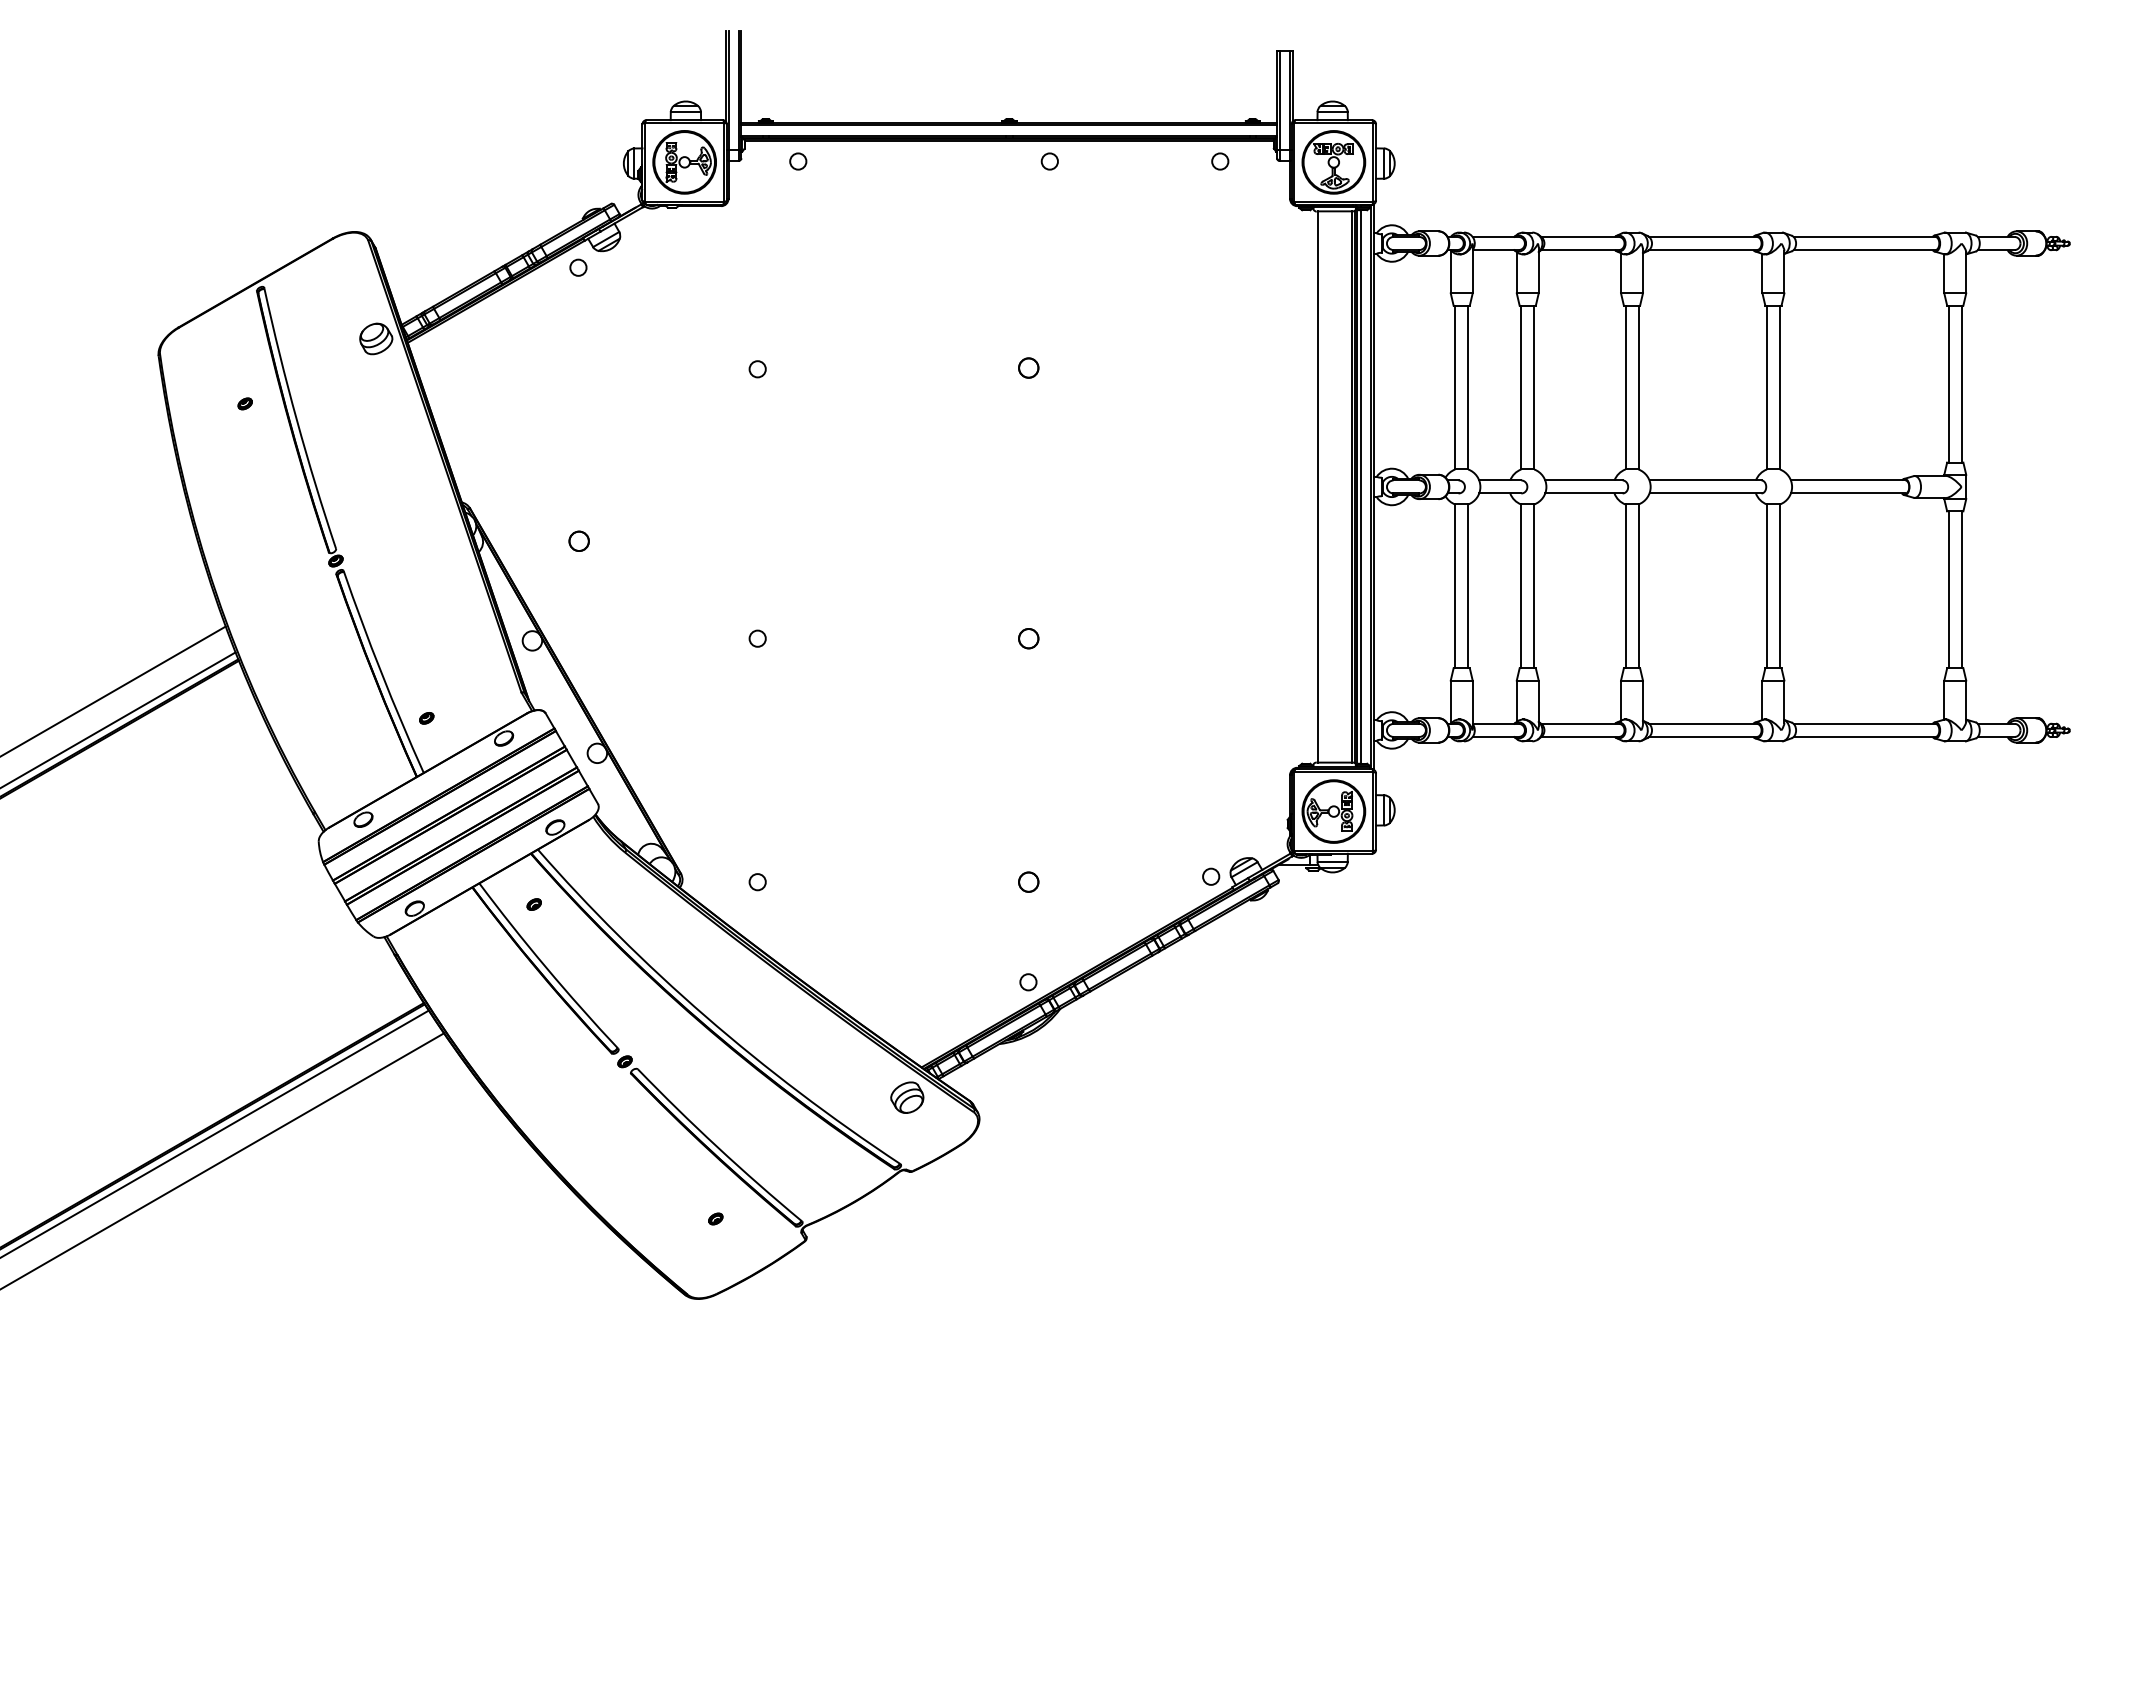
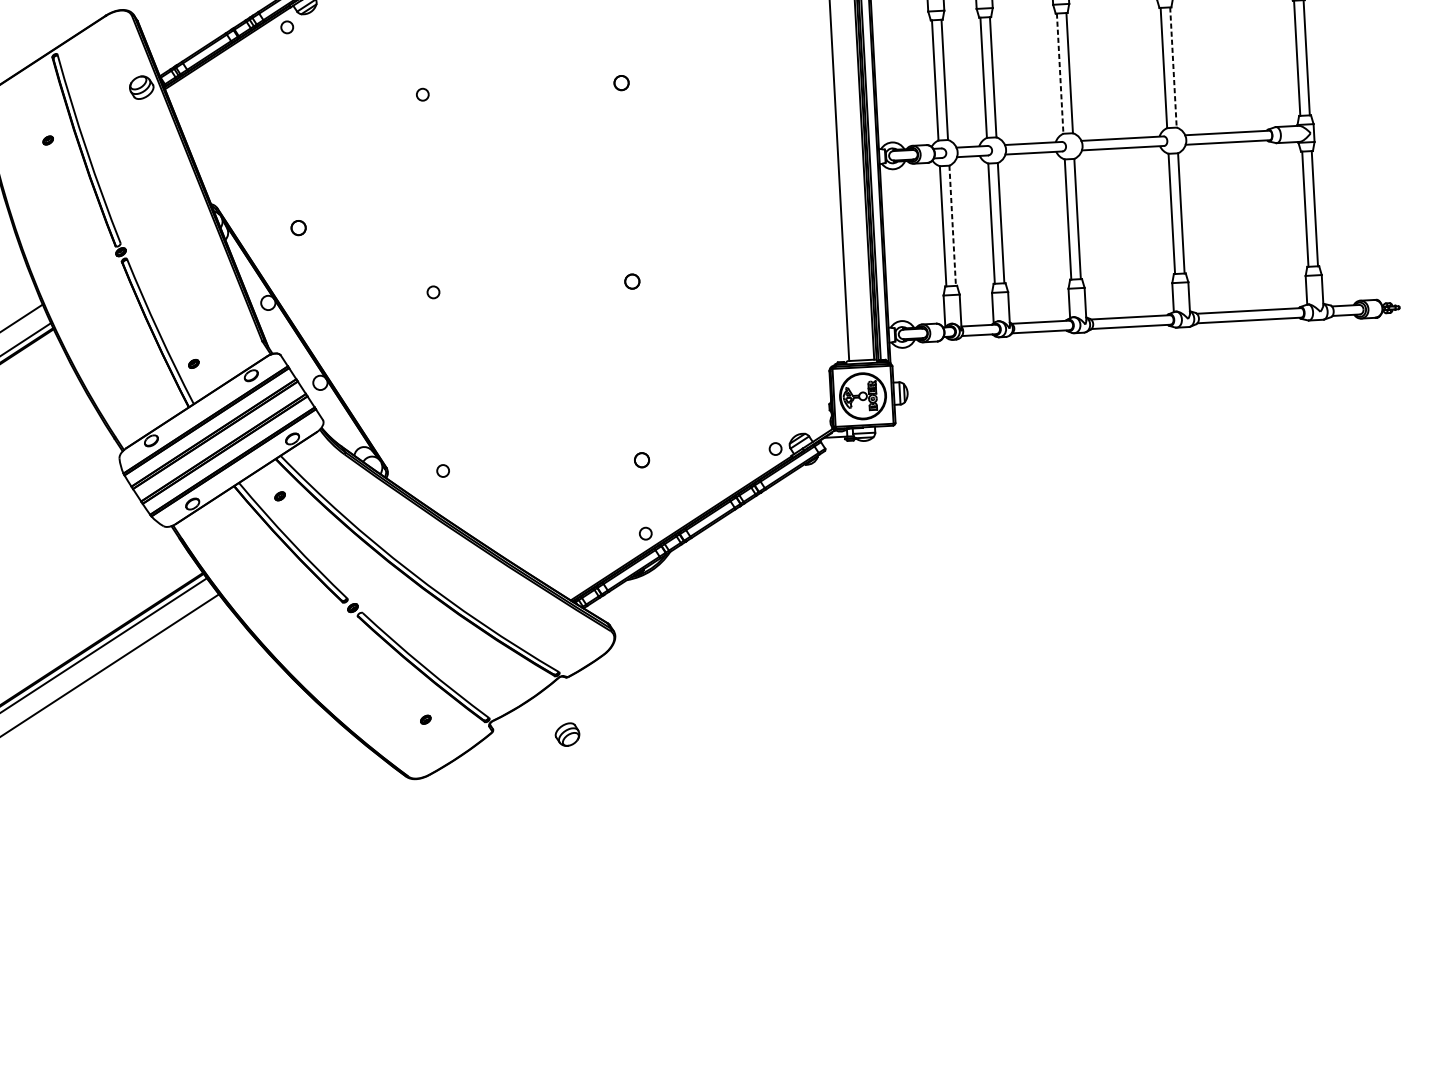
line: (1625, 387) -> (1060, 73), solid -> dashed
line: (1779, 387) -> (1173, 67), solid -> dashed
line: (1468, 586) -> (952, 225), solid -> dashed
part: (907, 1097) -> (567, 734), moved

